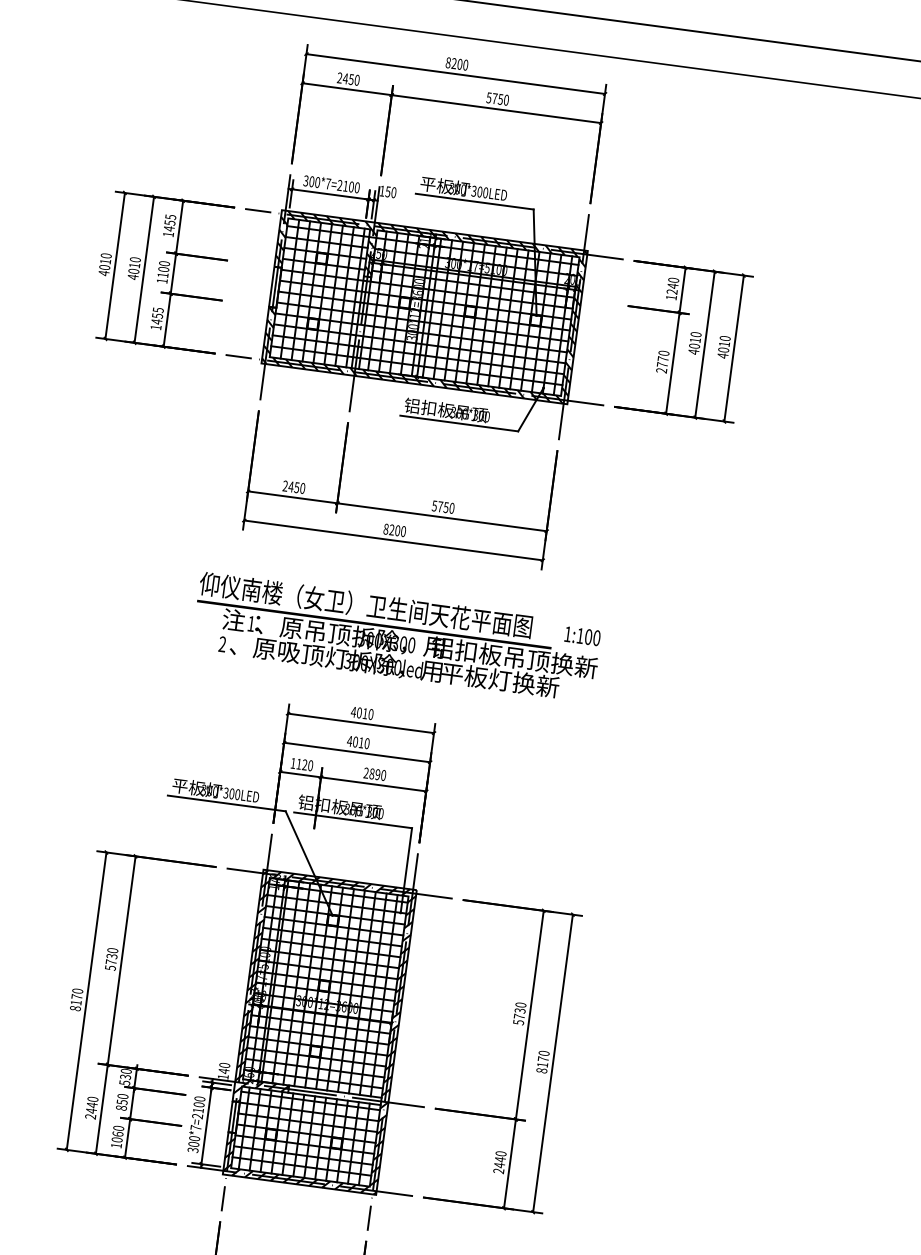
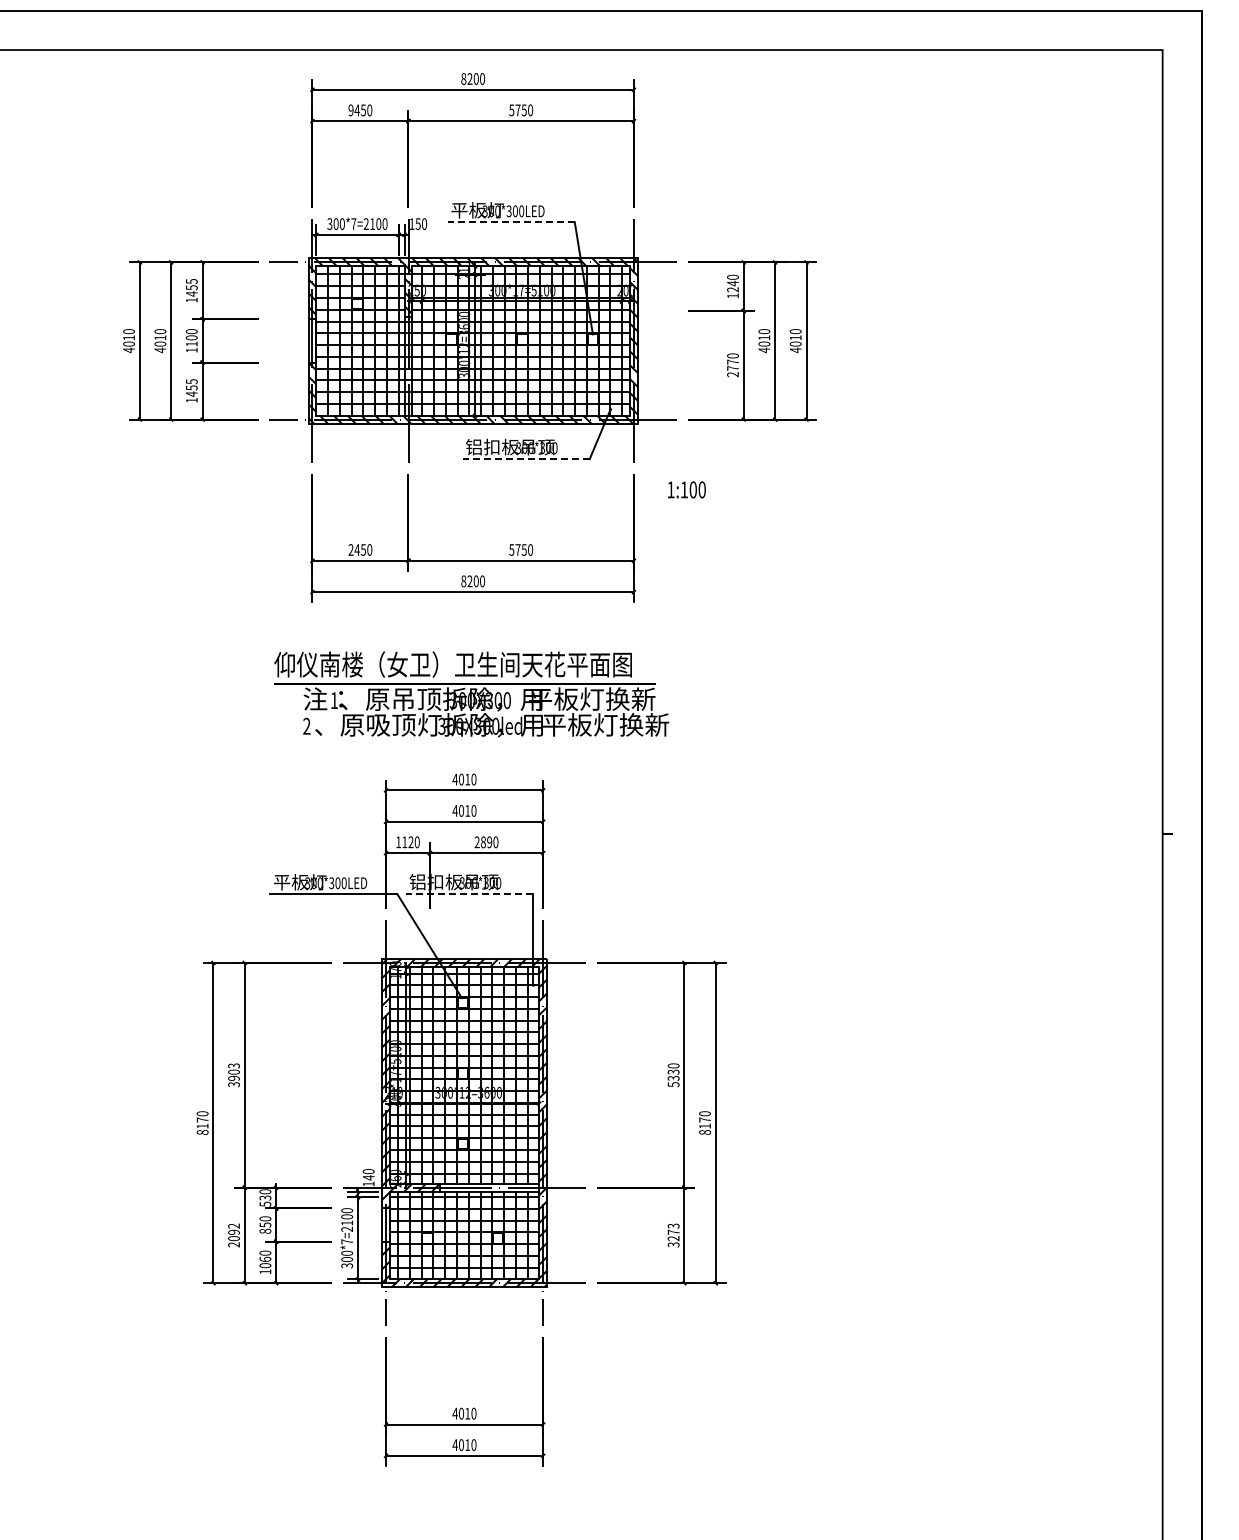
text: (339, 78) -> (350, 110), 2450 -> 9450
line: (473, 201) -> (510, 222), solid -> dashed
line: (458, 423) -> (525, 459), solid -> dashed
text: (582, 635) -> (686, 489), moved
text: (514, 657) -> (617, 698), 铝扣板吊顶换新 -> 平板灯换新
line: (352, 820) -> (469, 894), solid -> dashed
text: (111, 958) -> (233, 1074), 5730 -> 3903
text: (519, 1015) -> (673, 1077), 5730 -> 5330
text: (91, 1105) -> (233, 1232), 2440 -> 2092
text: (499, 1162) -> (673, 1235), 2440 -> 3273

